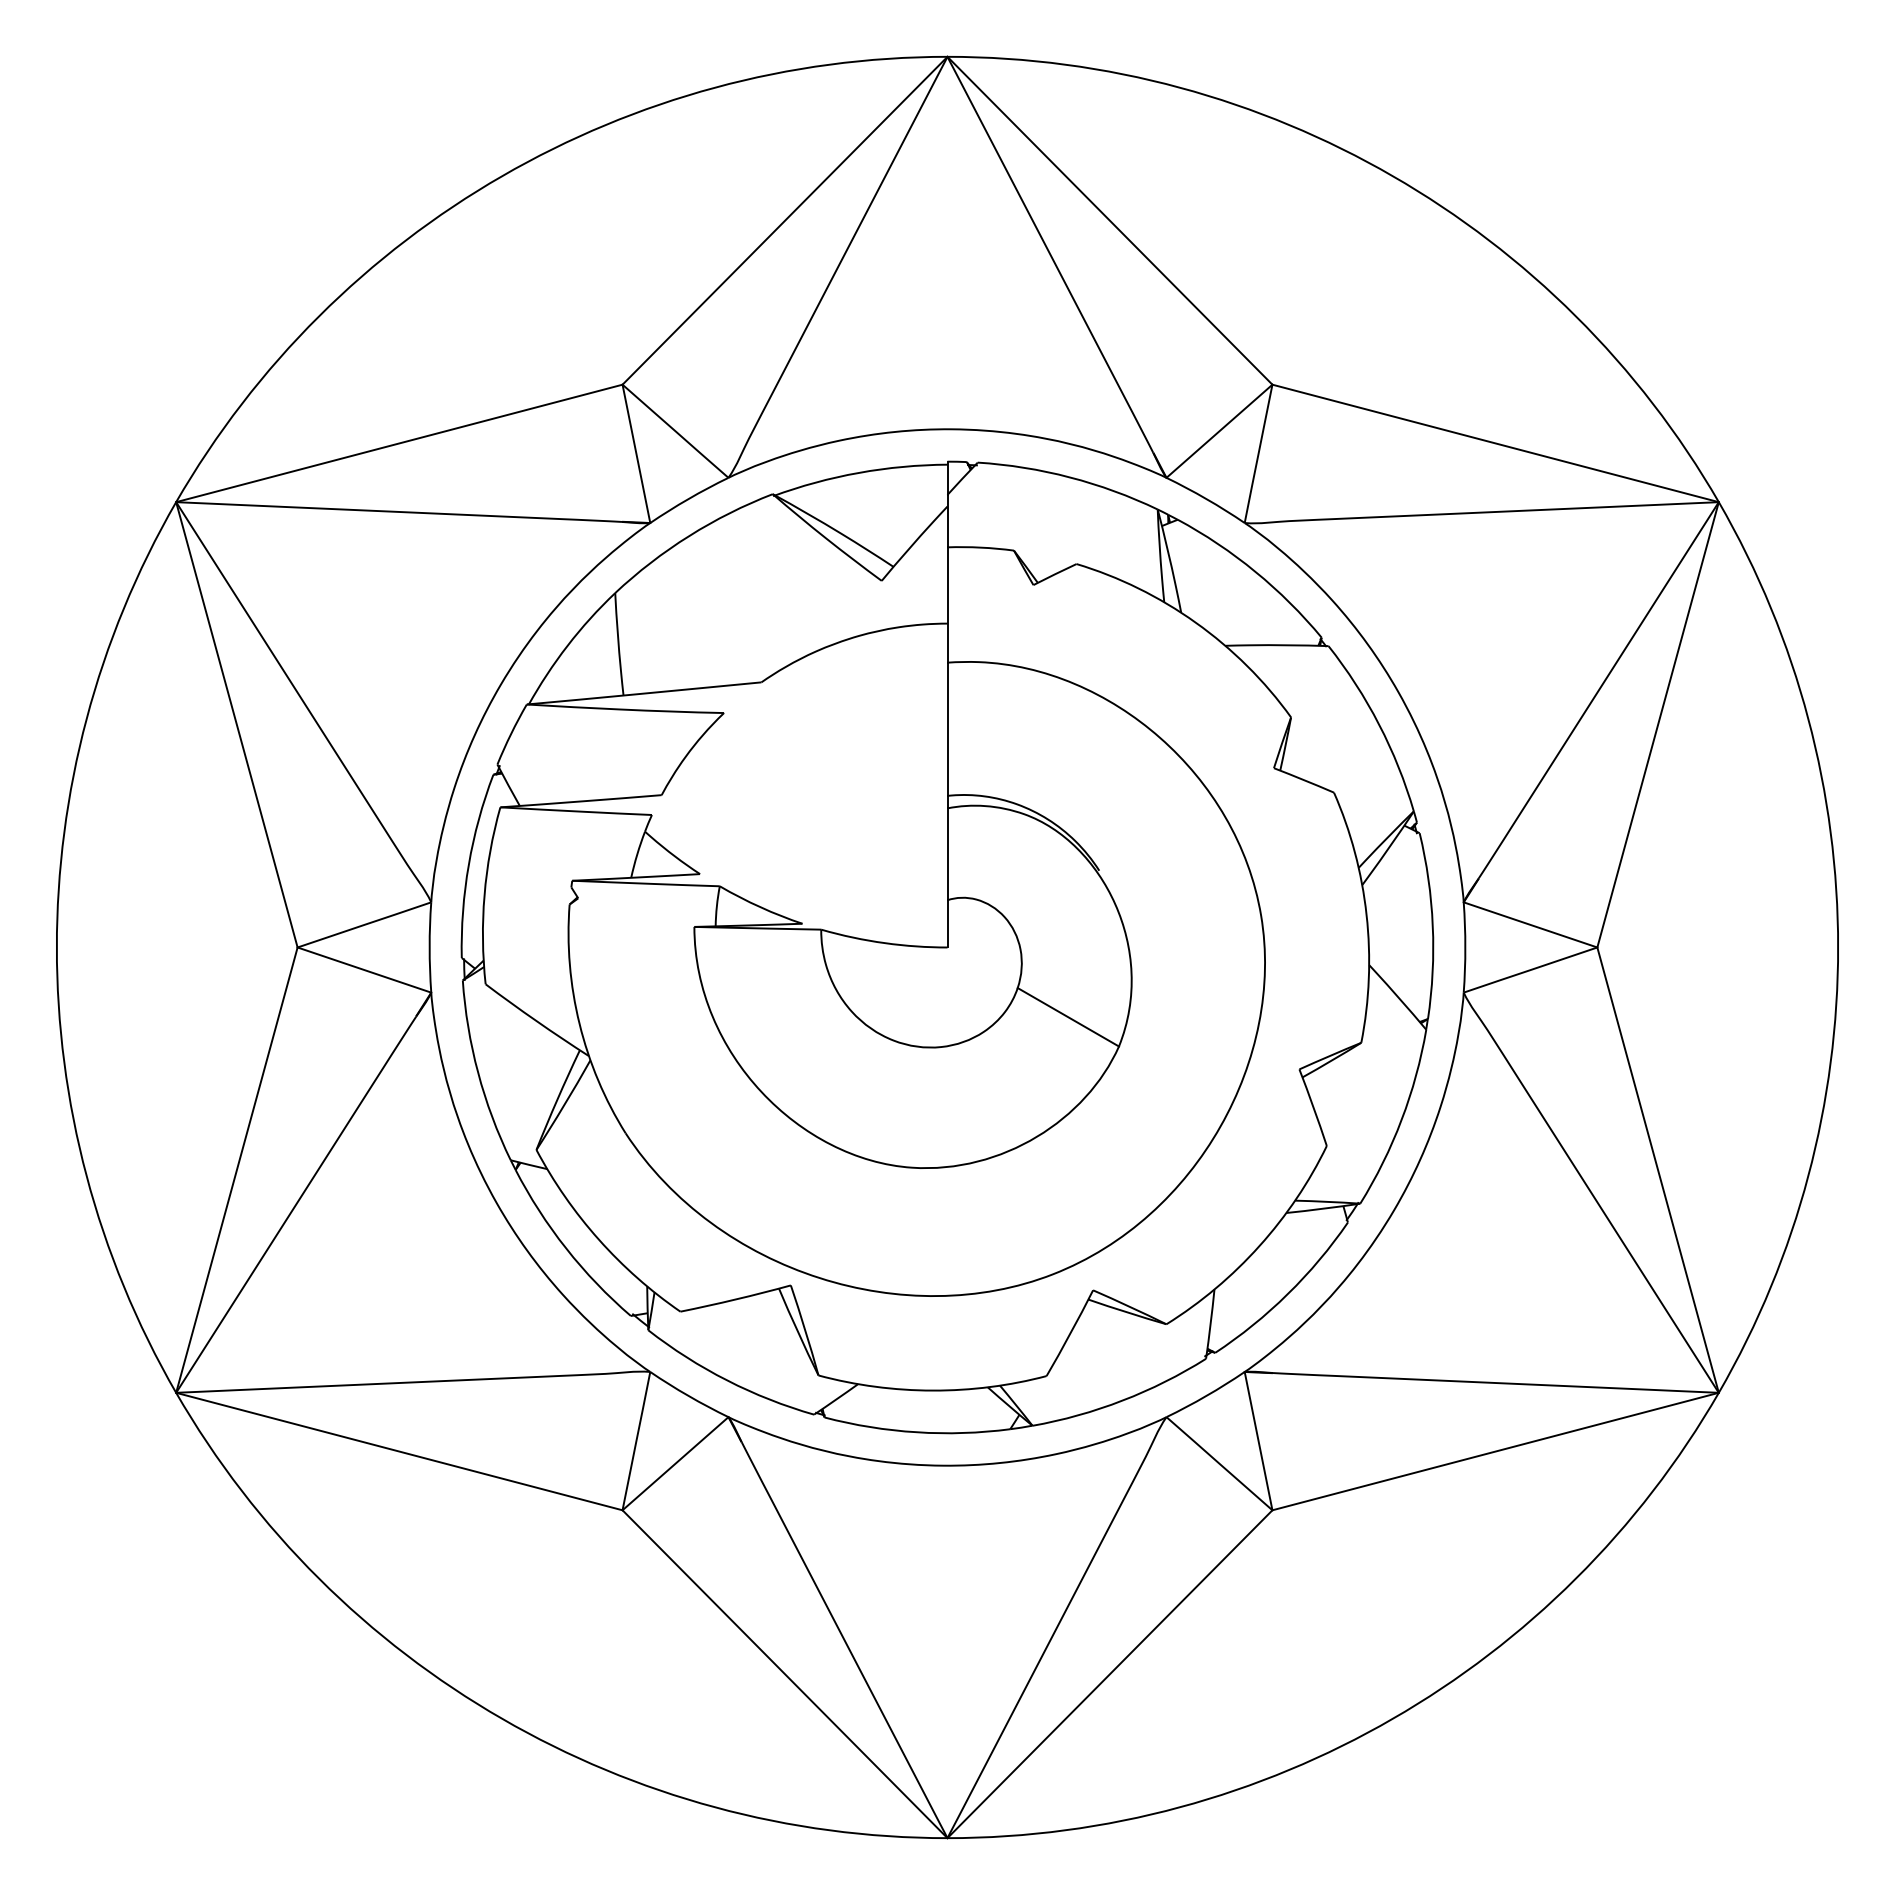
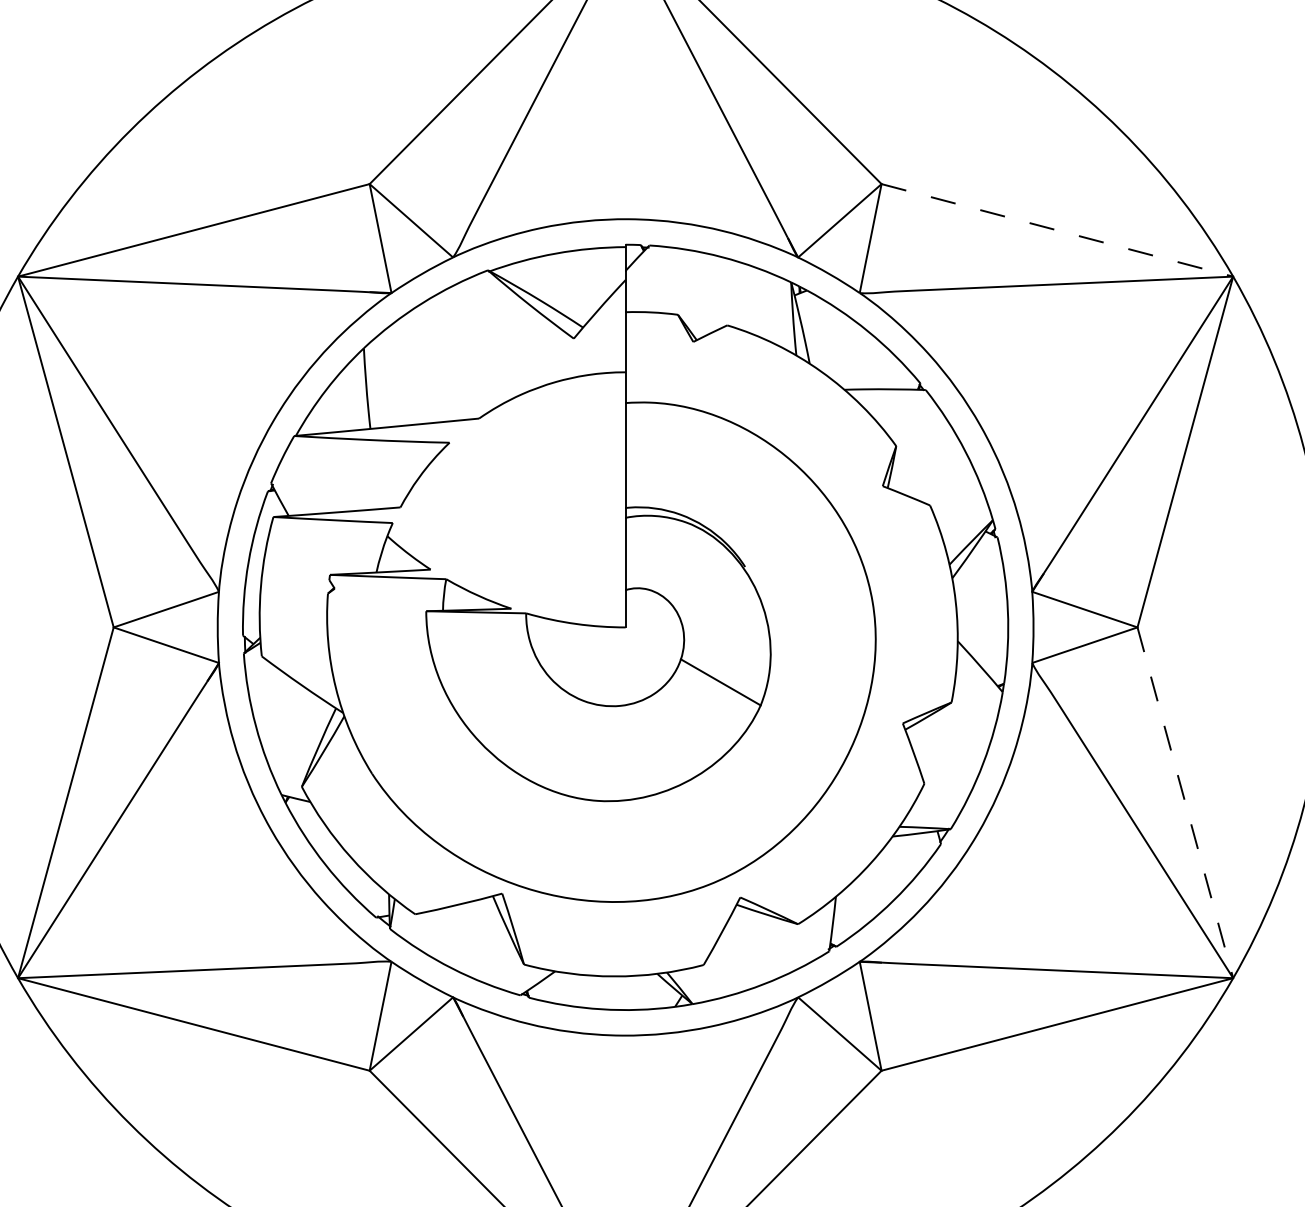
line: (1495, 443) -> (1057, 230), solid -> dashed
line: (1658, 1170) -> (1185, 803), solid -> dashed

